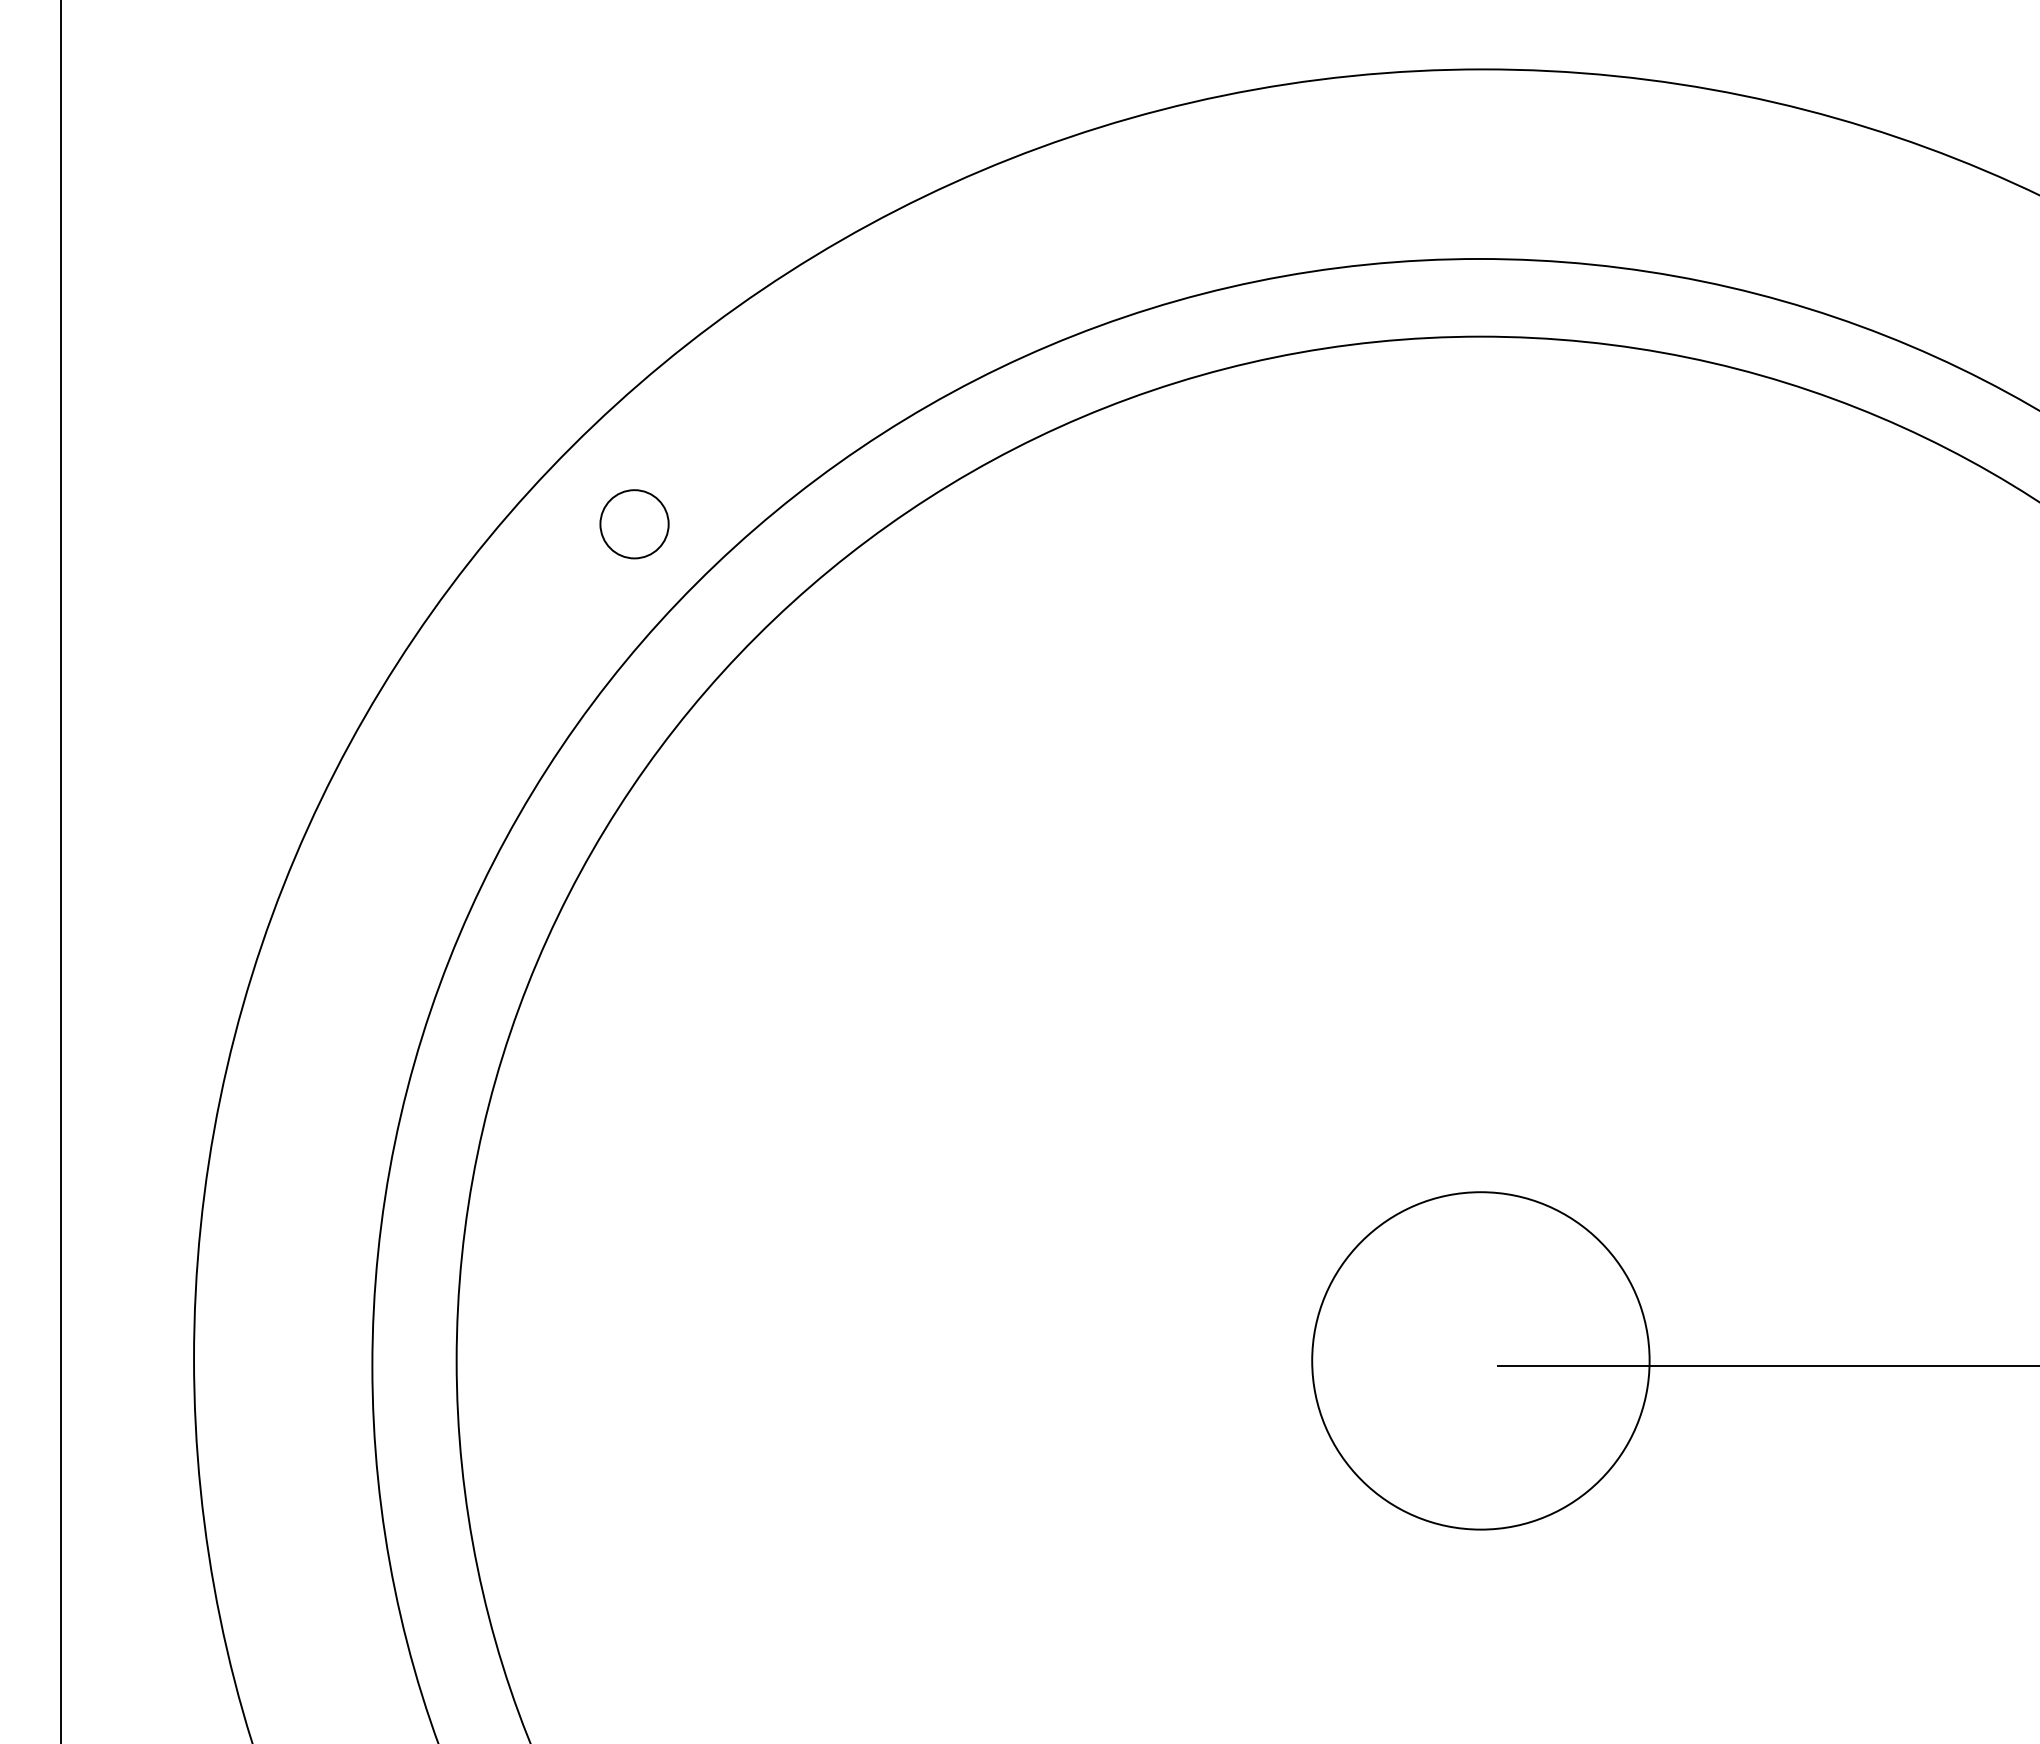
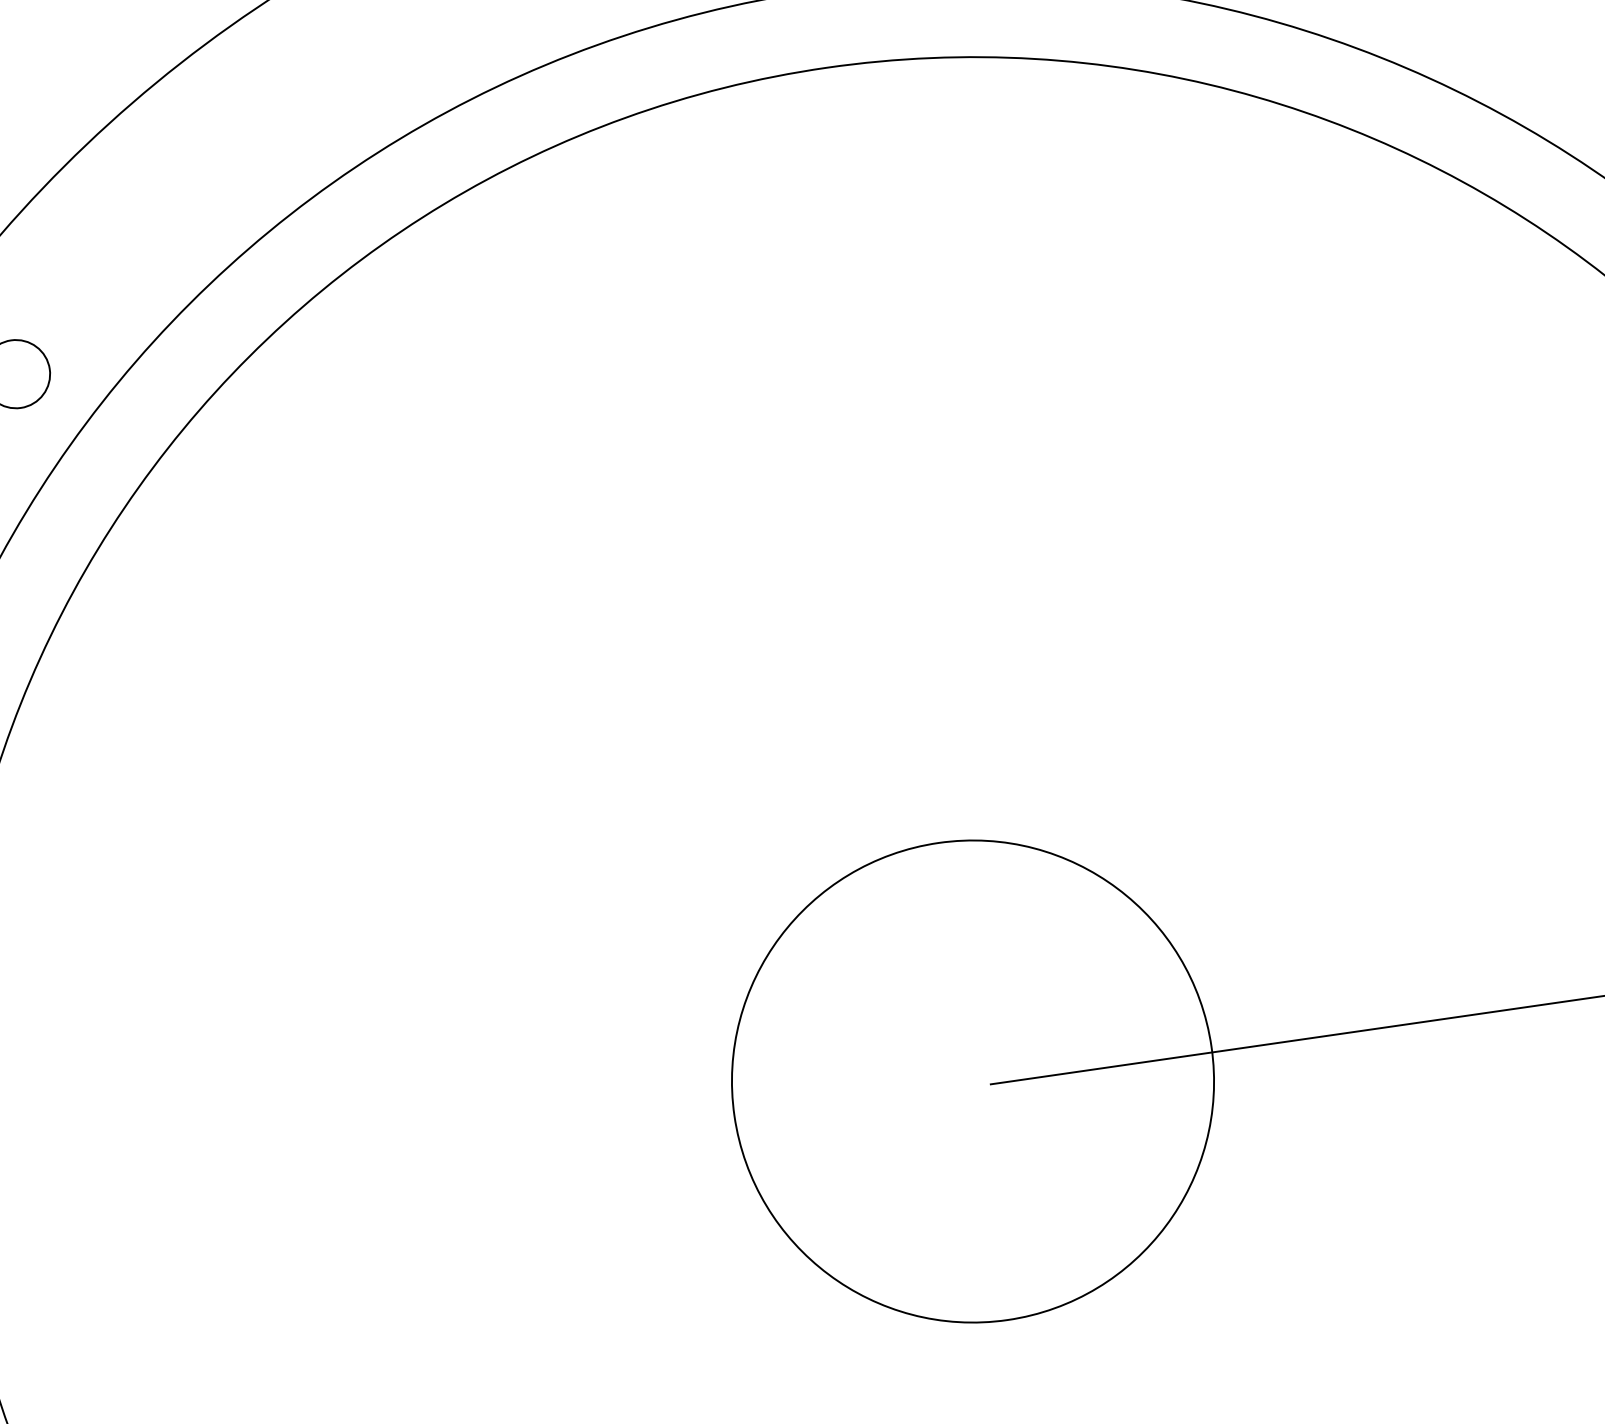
circle: (1480, 1360) -> (972, 1081), size x1.43

